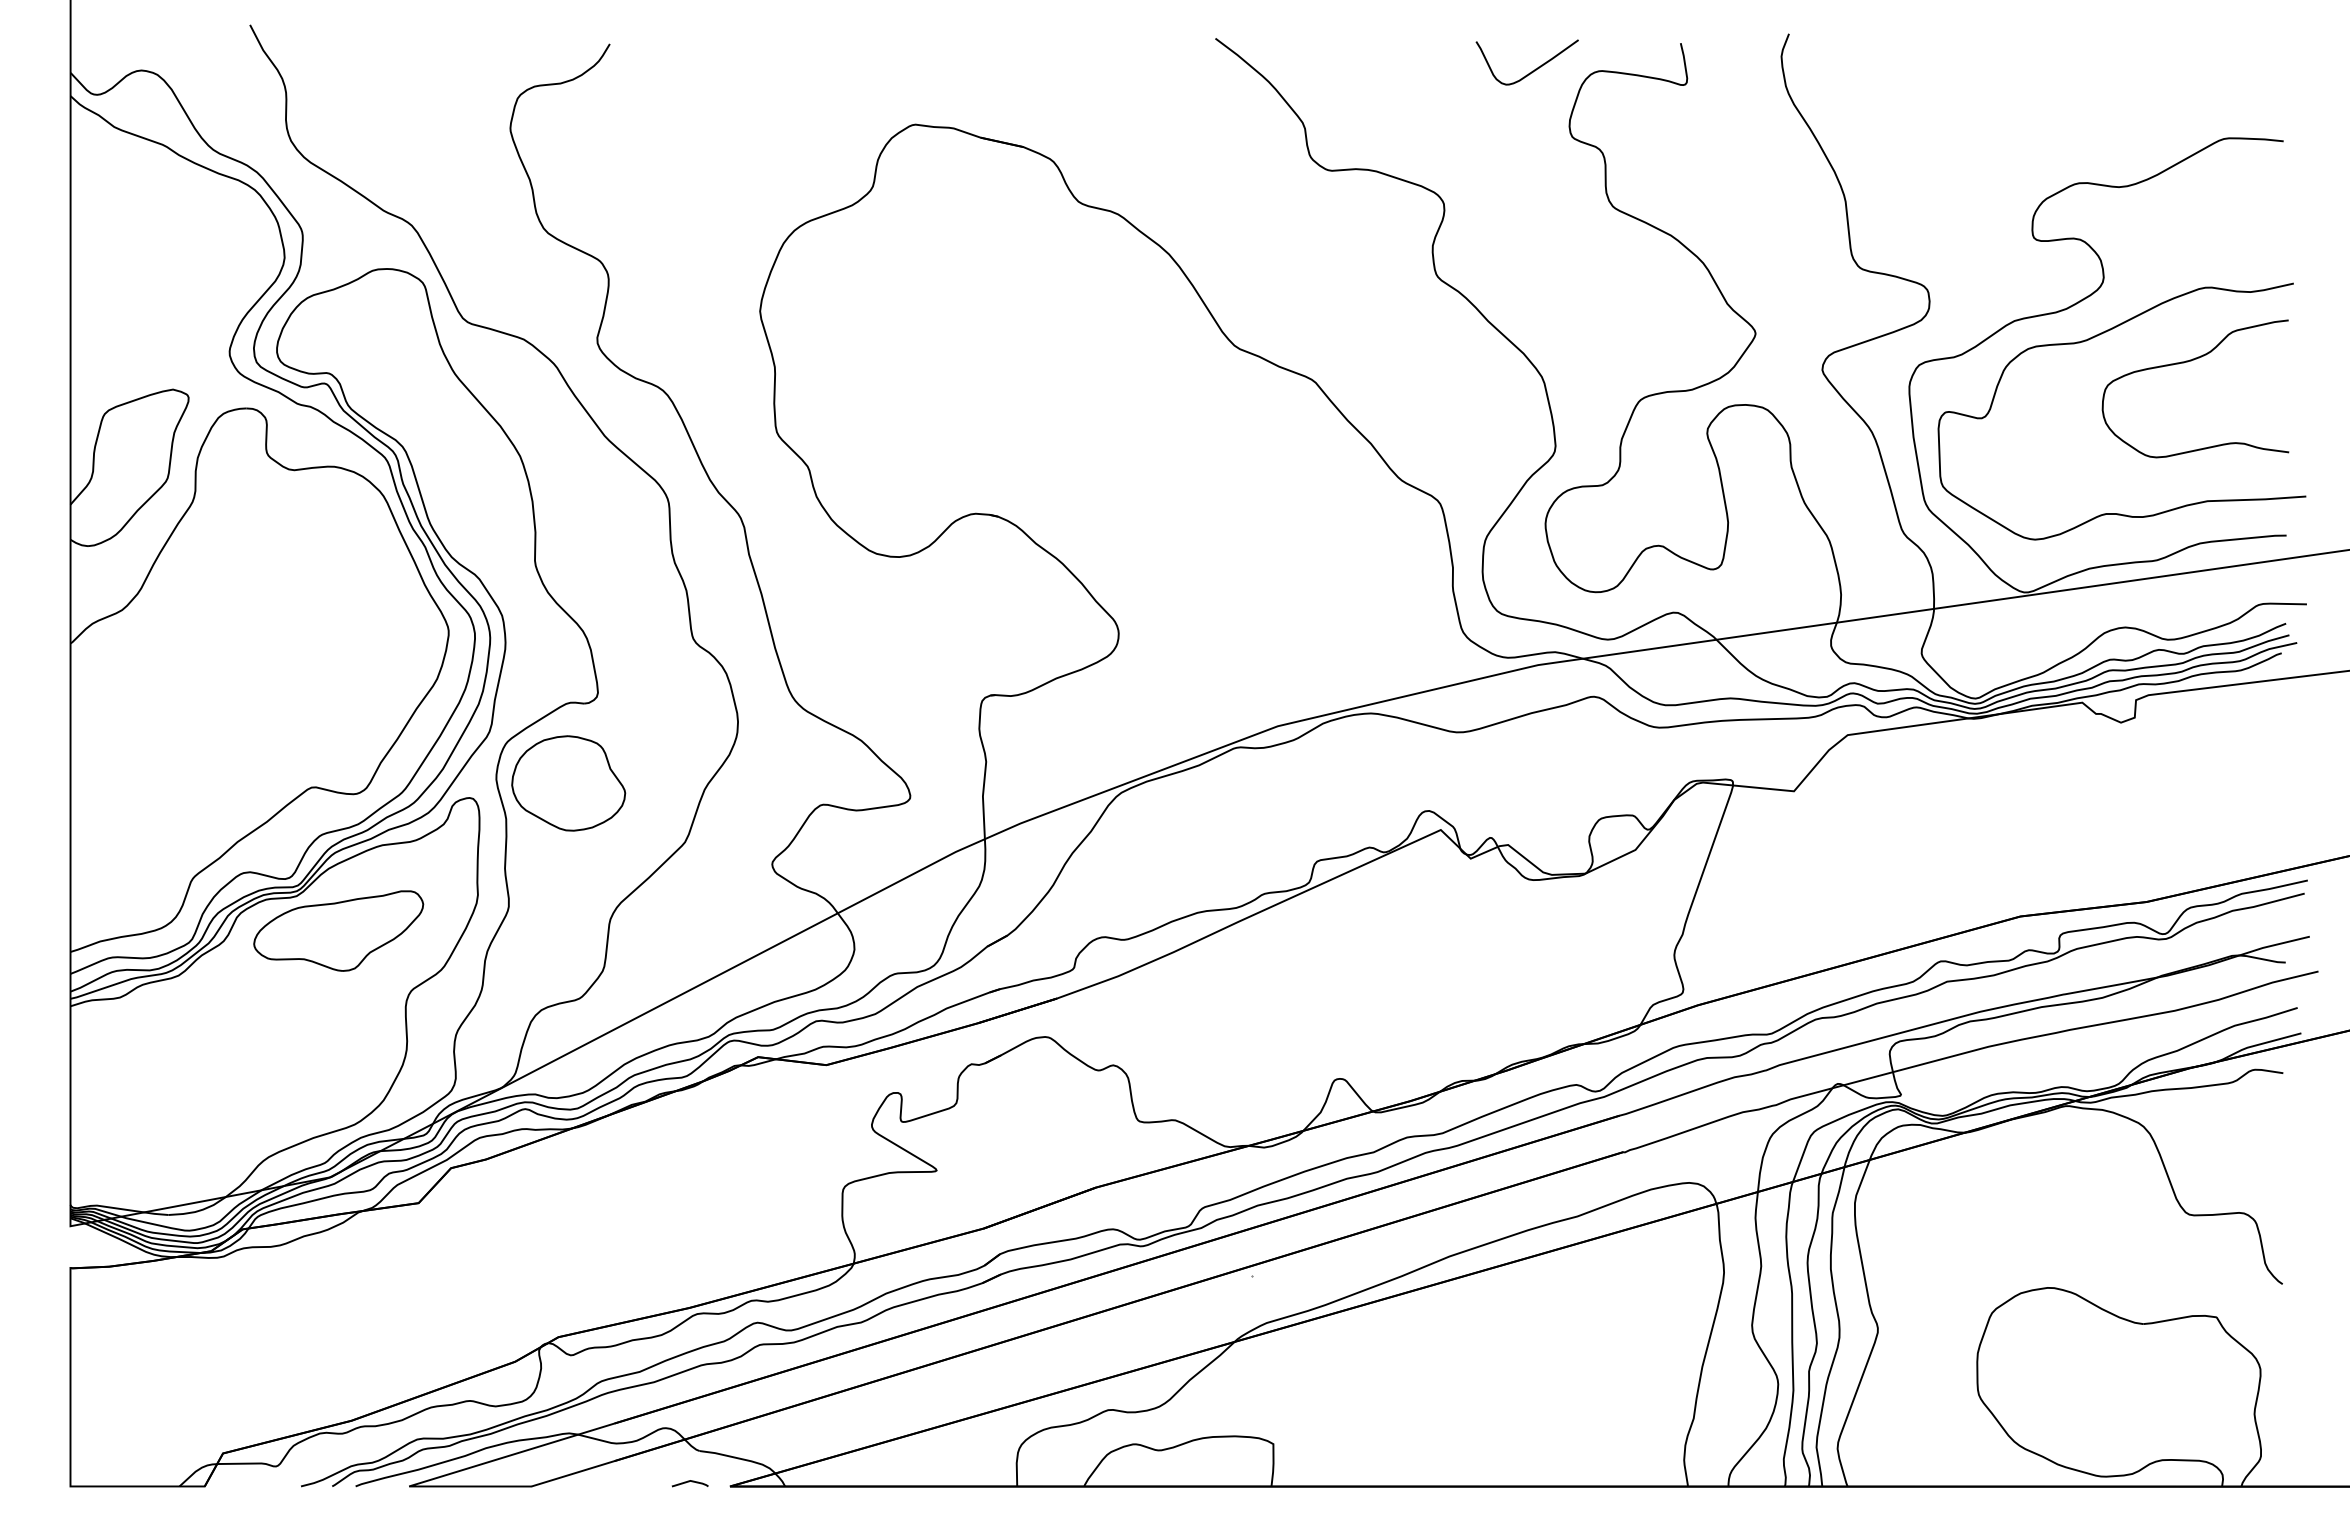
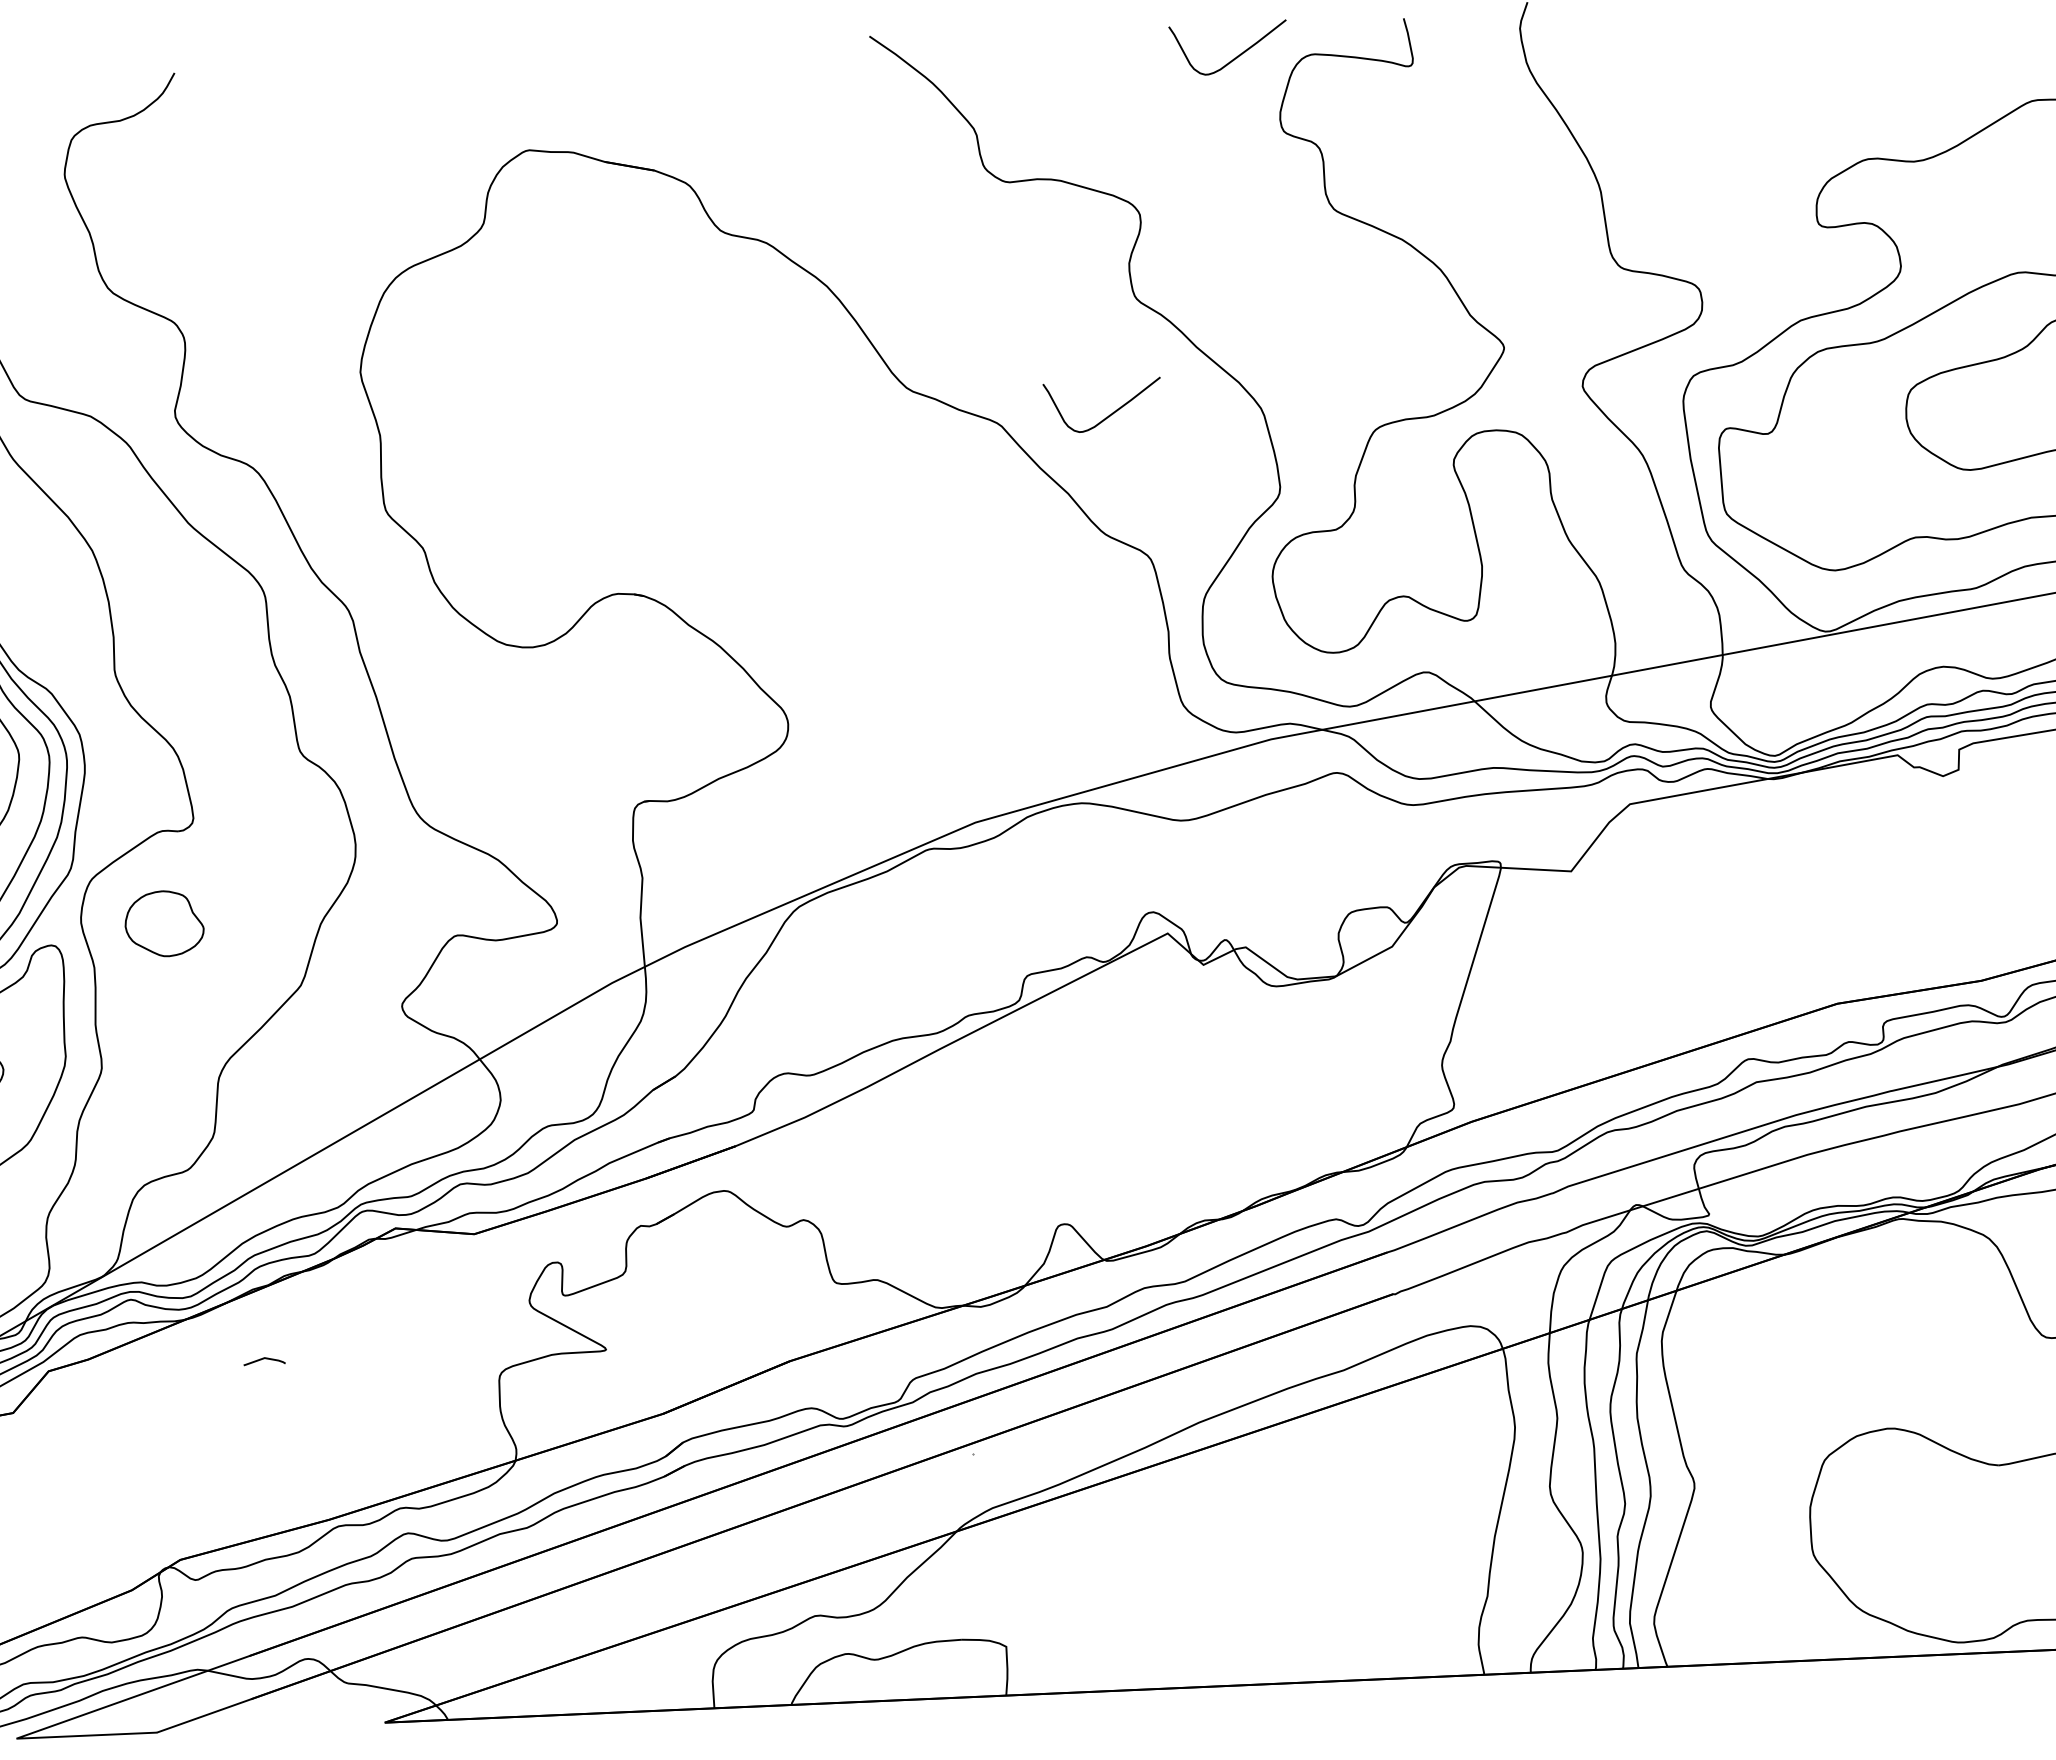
curve: (1409, 376) -> (1109, 414), added
part: (568, 783) -> (164, 923), size x0.6
curve: (689, 1482) -> (263, 1359), moved

